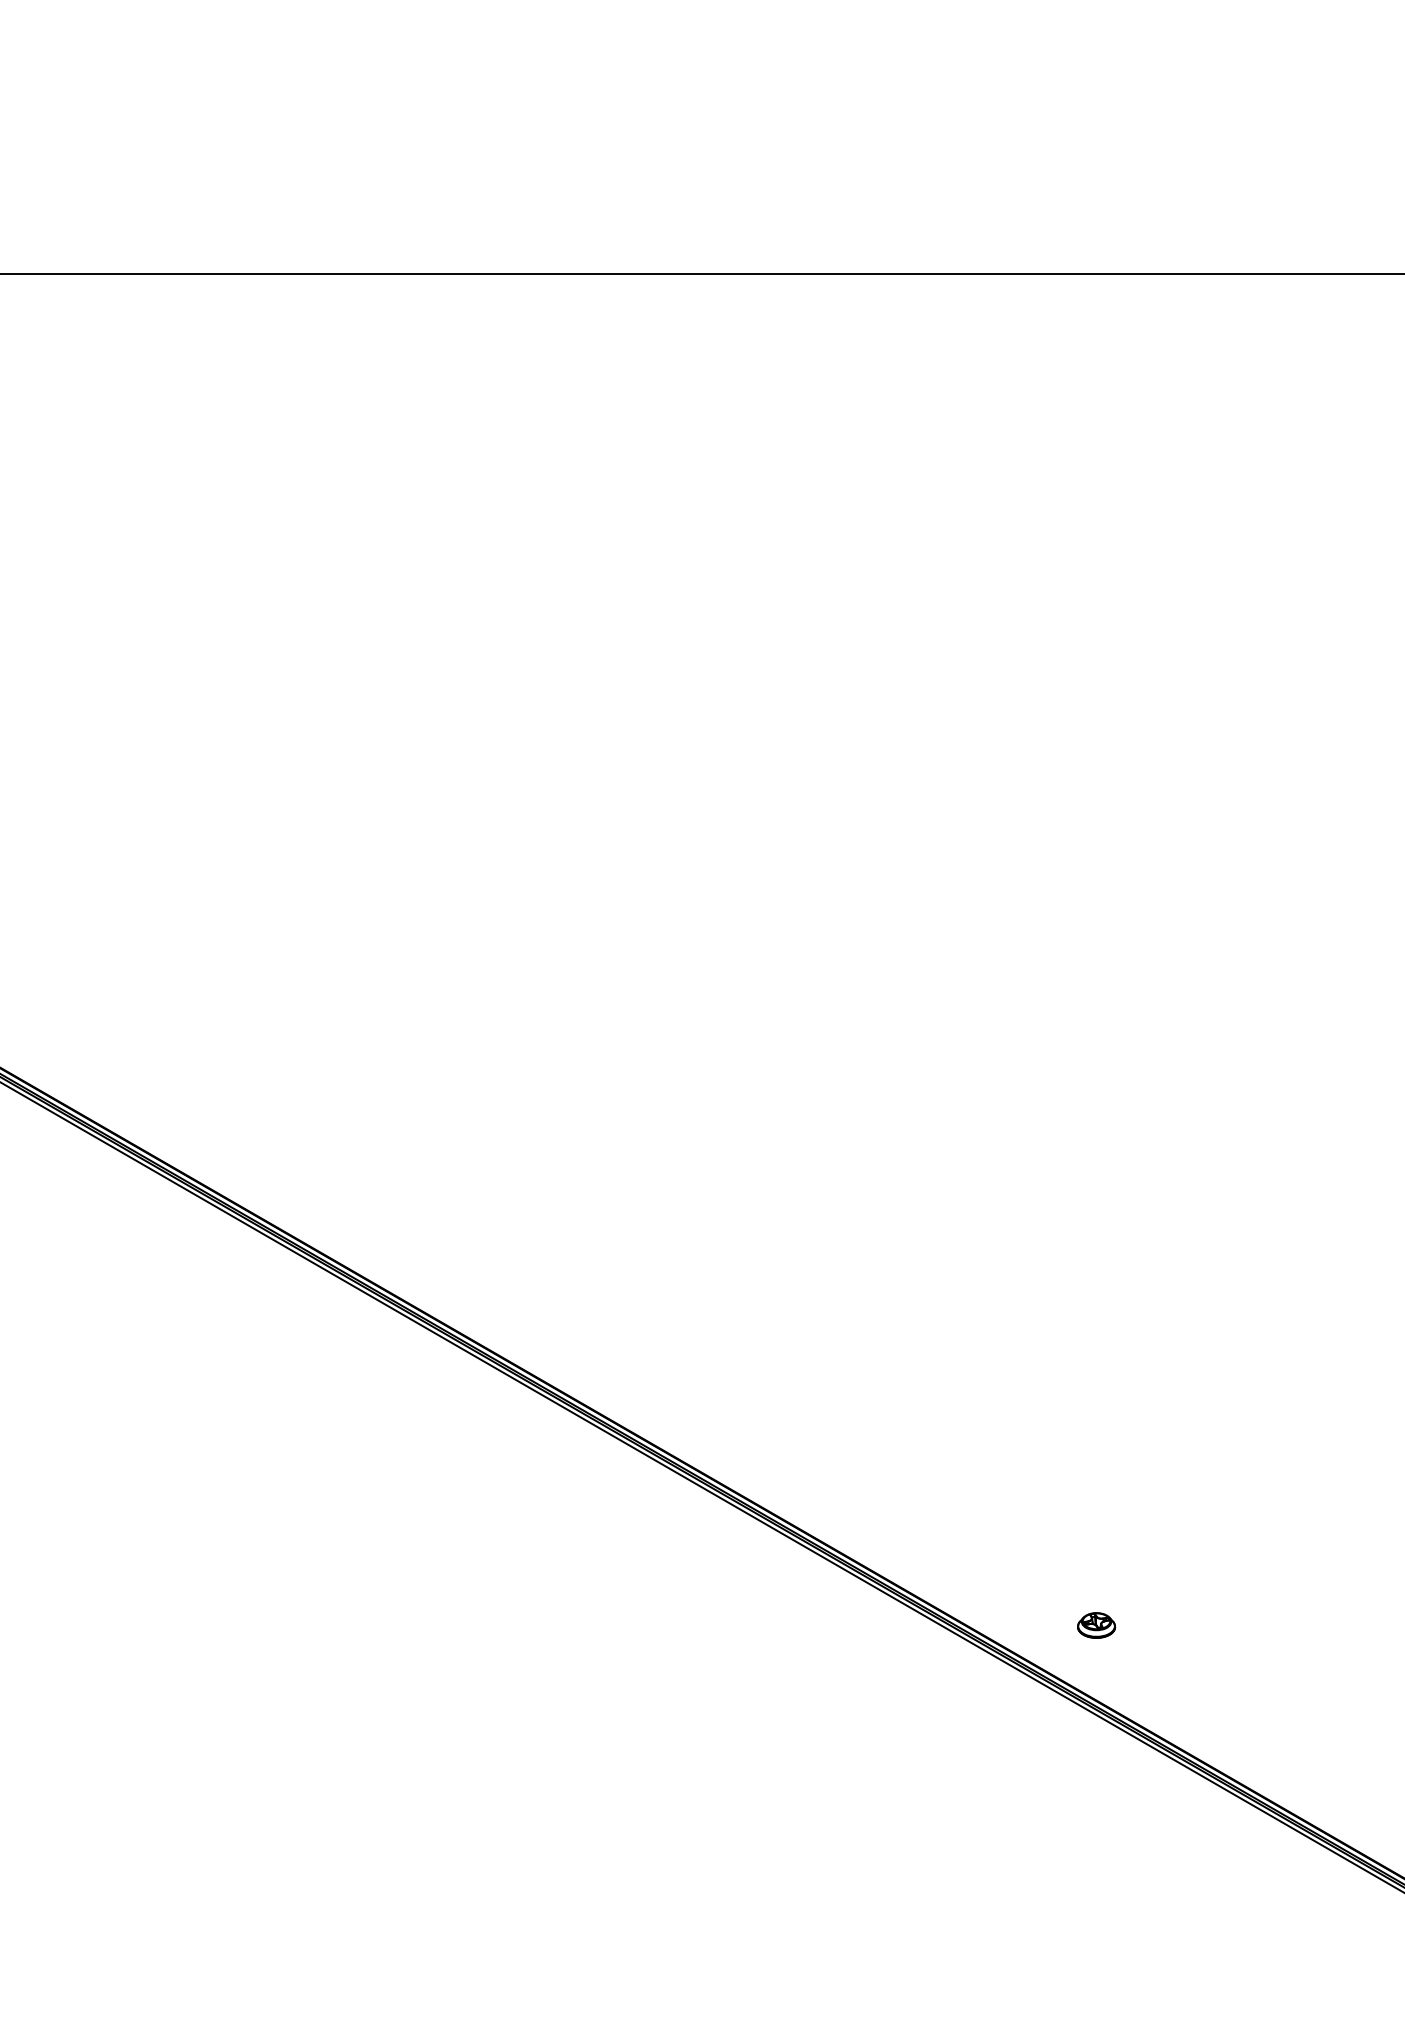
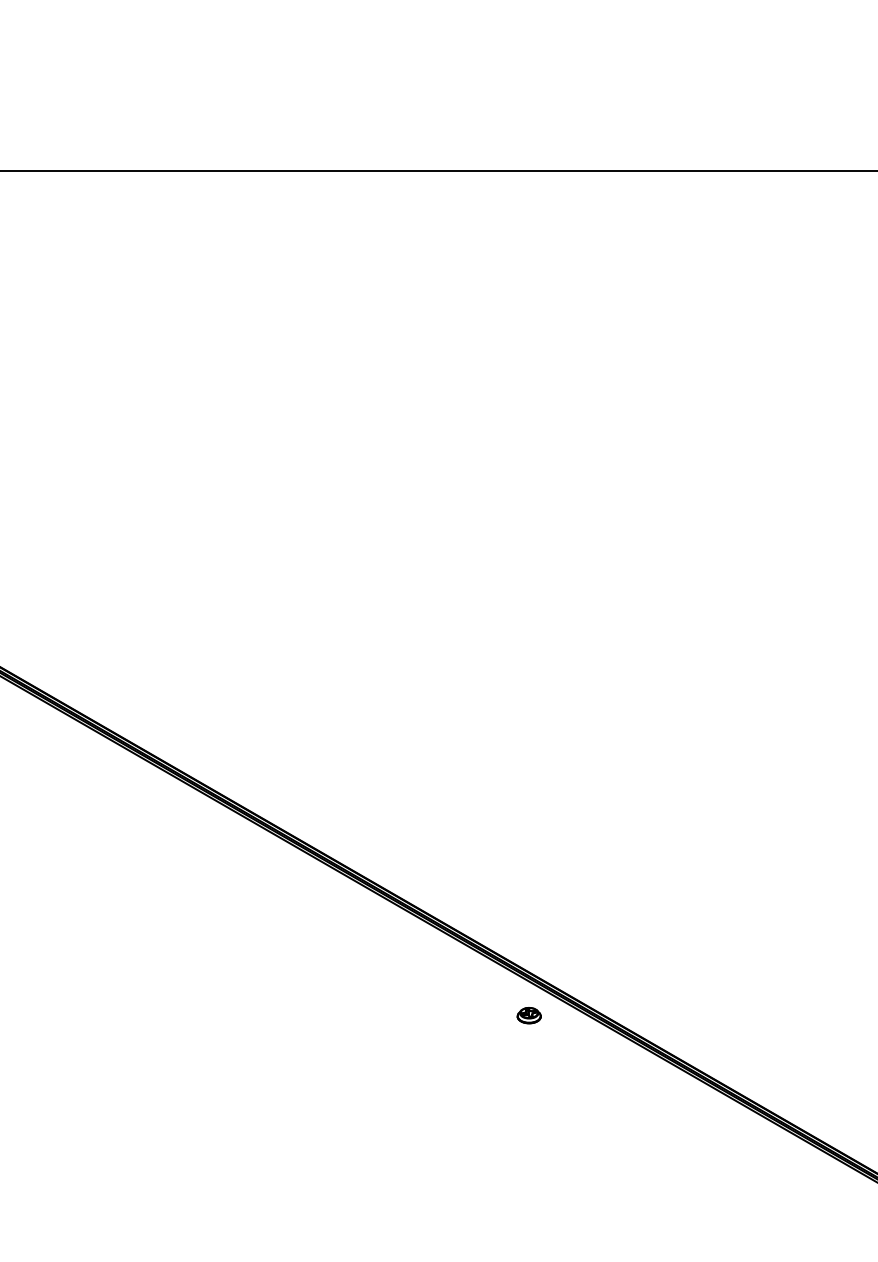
part: (1095, 1625) -> (528, 1015), moved

